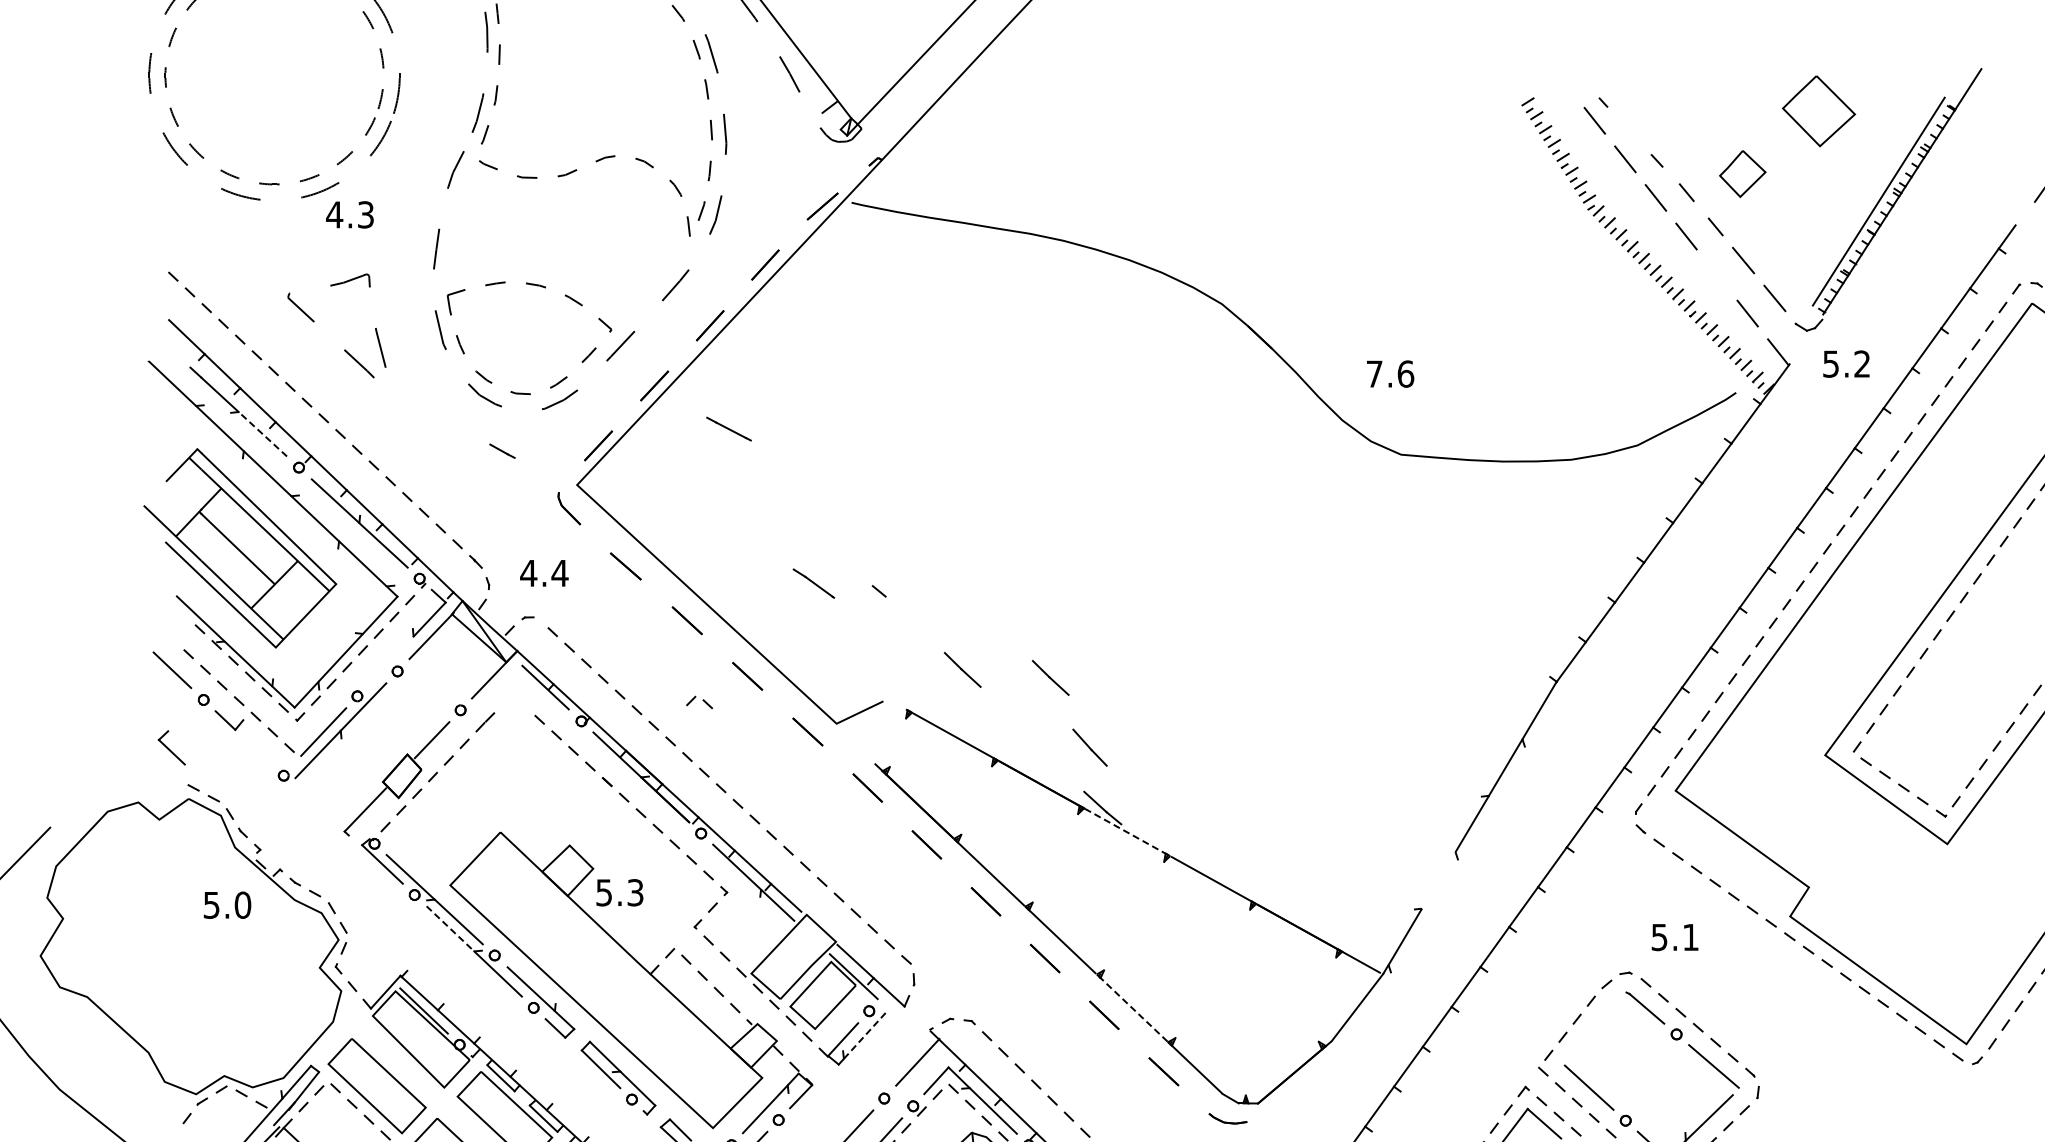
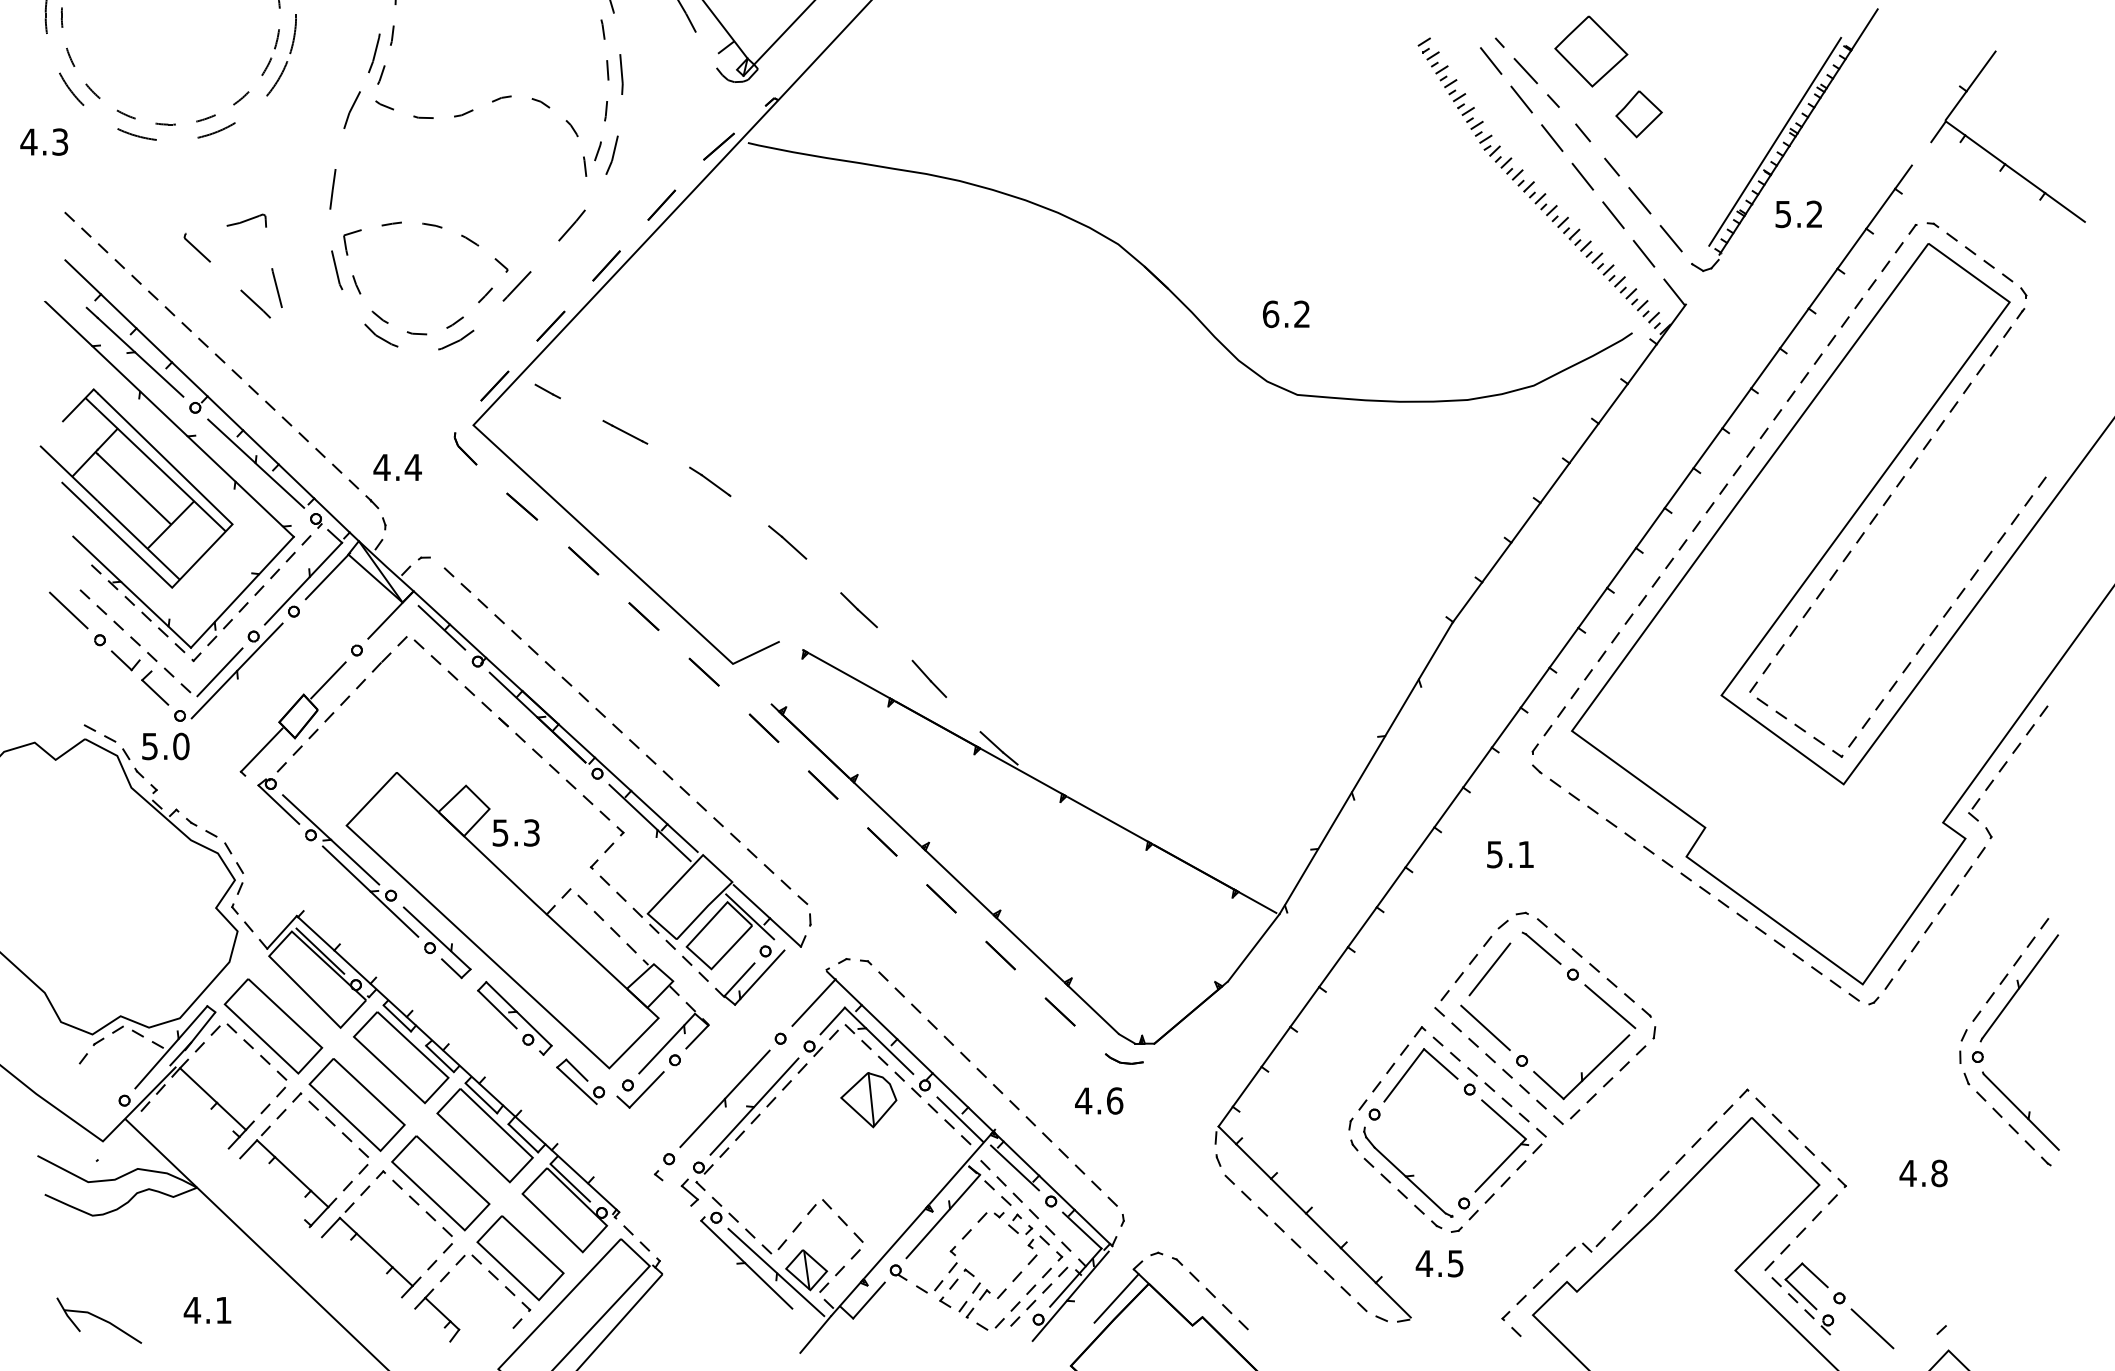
part: (1819, 111) -> (1591, 51), moved
line: (1629, 131) -> (1525, 71), added
text: (350, 214) -> (44, 141), moved
line: (1717, 275) -> (1613, 215), added
text: (1846, 364) -> (1798, 214), moved
text: (1390, 374) -> (1286, 314), 7.6 -> 6.2
line: (729, 429) -> (625, 432), moved
line: (263, 434) -> (159, 374), dashed -> solid
line: (502, 451) -> (547, 391), moved
text: (544, 573) -> (397, 467), moved
line: (814, 583) -> (710, 481), moved
line: (897, 607) -> (793, 547), added
line: (390, 660) -> (286, 600), added
line: (1050, 677) -> (946, 617), removed
part: (699, 702) -> (410, 642), moved
part: (172, 747) -> (155, 687), moved
line: (1090, 747) -> (929, 678), moved
line: (1129, 833) -> (1025, 773), dashed -> solid
line: (1438, 880) -> (1334, 820), added
text: (227, 905) -> (165, 746), moved
line: (450, 929) -> (346, 869), dashed -> solid
text: (1675, 937) -> (1510, 854), moved
line: (1130, 1006) -> (1026, 946), dashed -> solid
line: (1593, 1029) -> (1489, 969), added
line: (866, 1034) -> (762, 974), dashed -> solid

